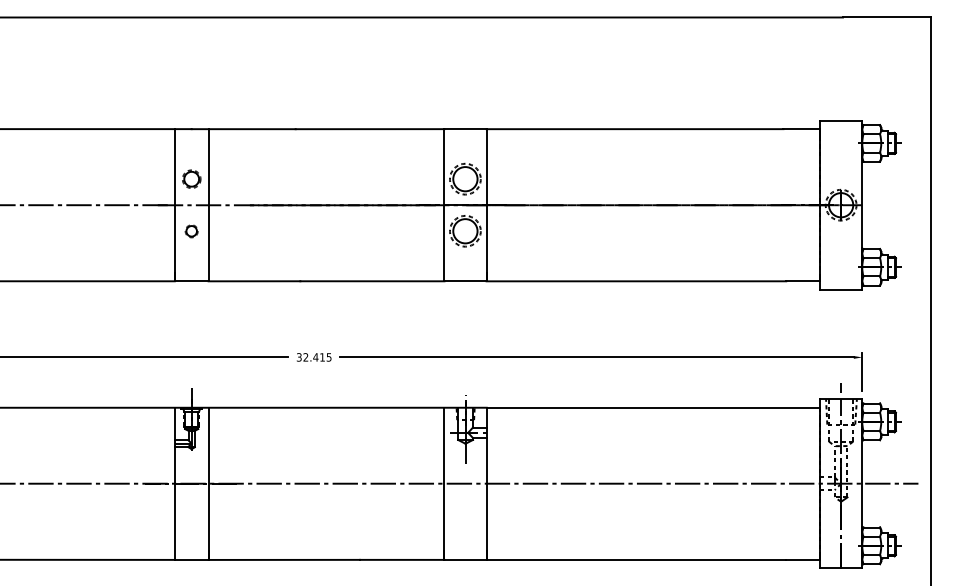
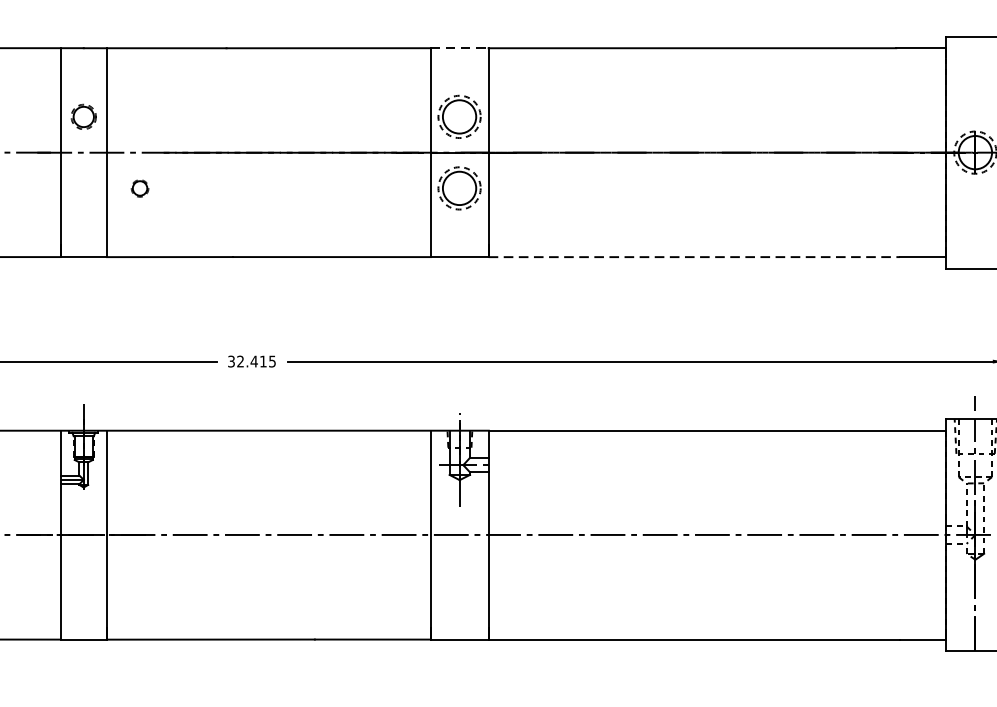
line: (465, 129) -> (459, 48), solid -> dashed
circle: (191, 231) -> (139, 188), moved
line: (636, 281) -> (694, 257), solid -> dashed

